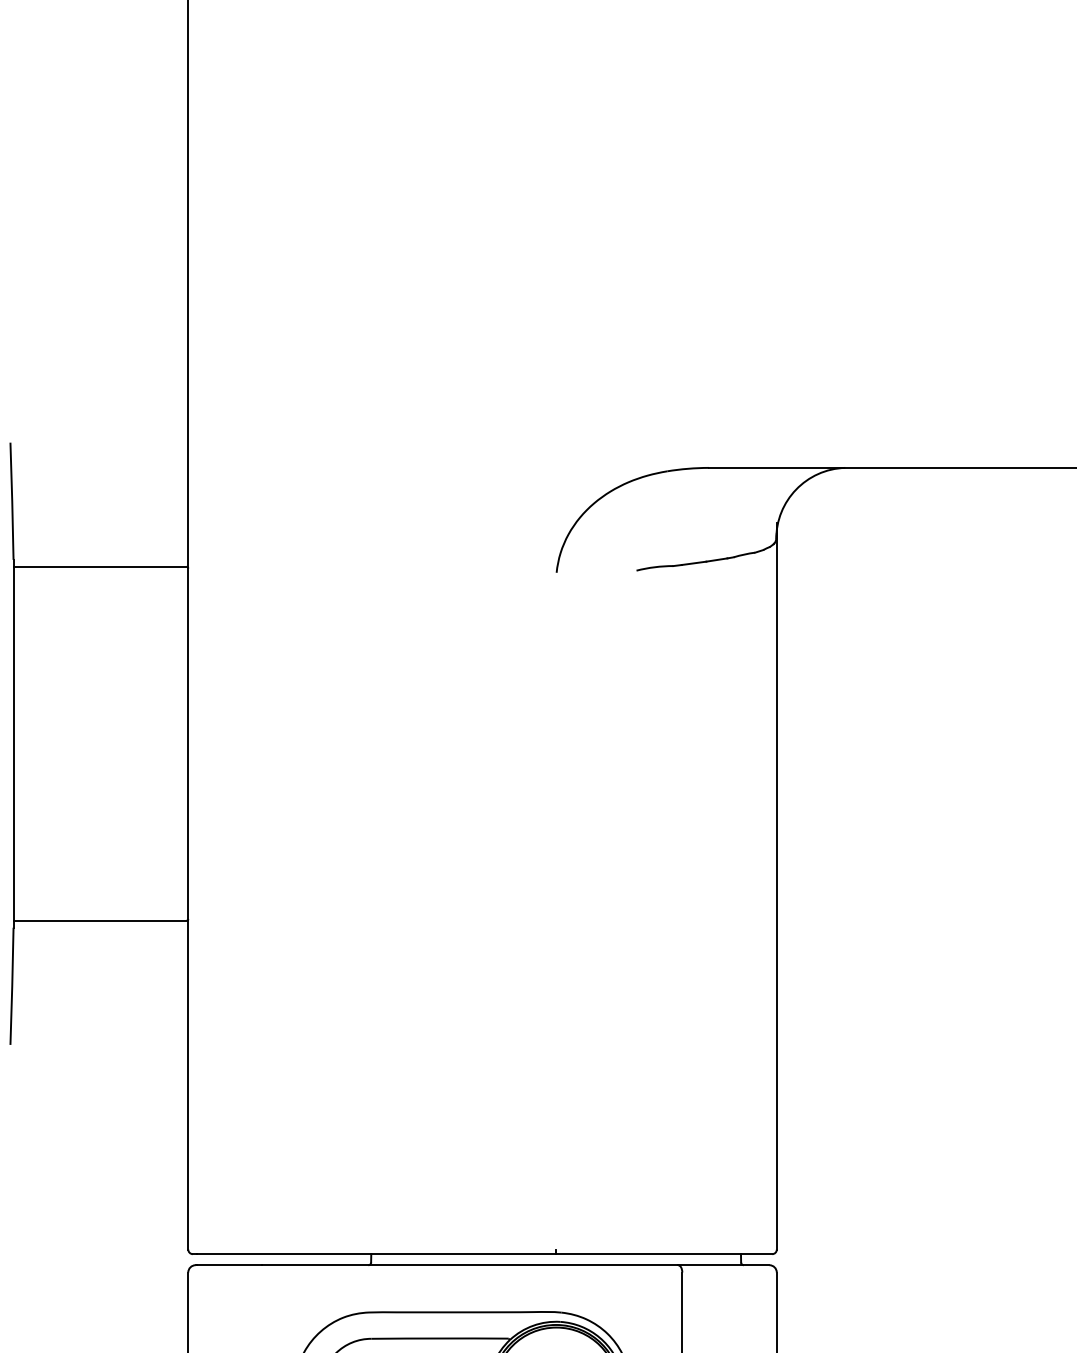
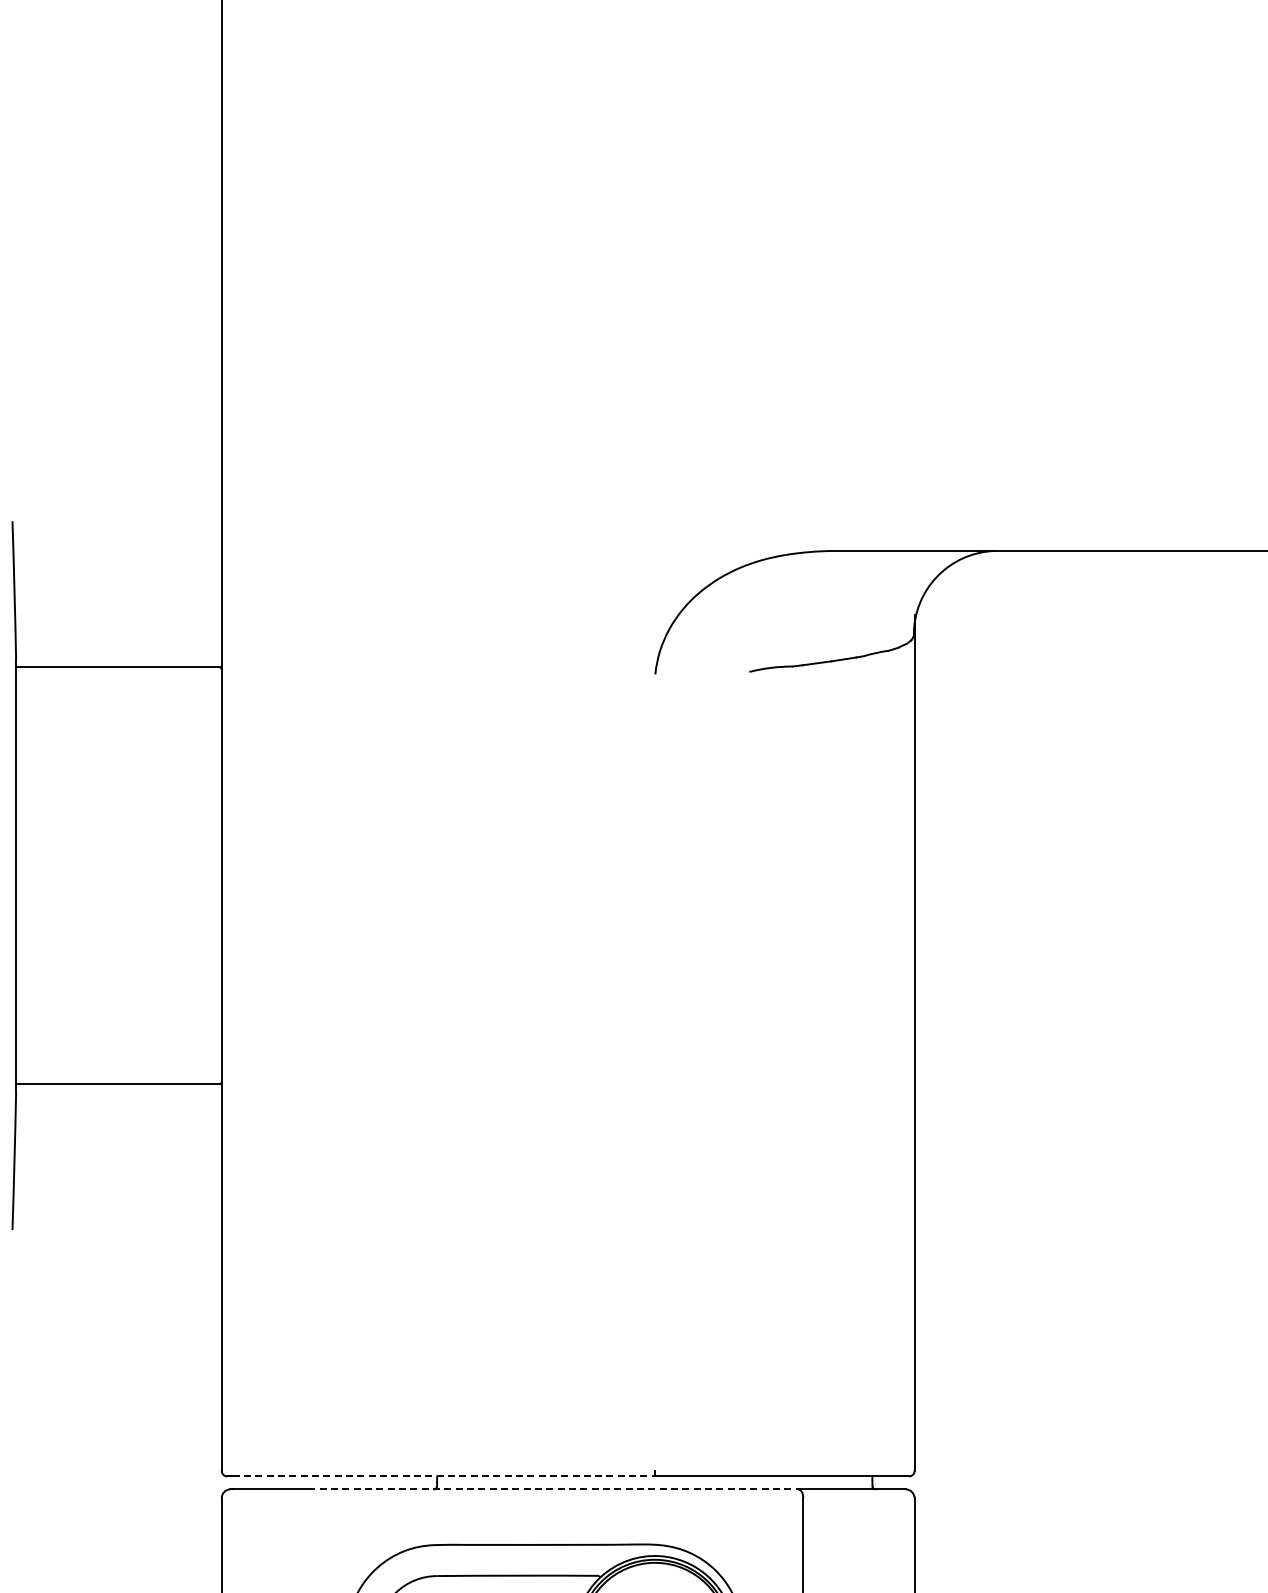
line: (377, 1254) -> (444, 1476), solid -> dashed
line: (470, 1265) -> (553, 1489), solid -> dashed

